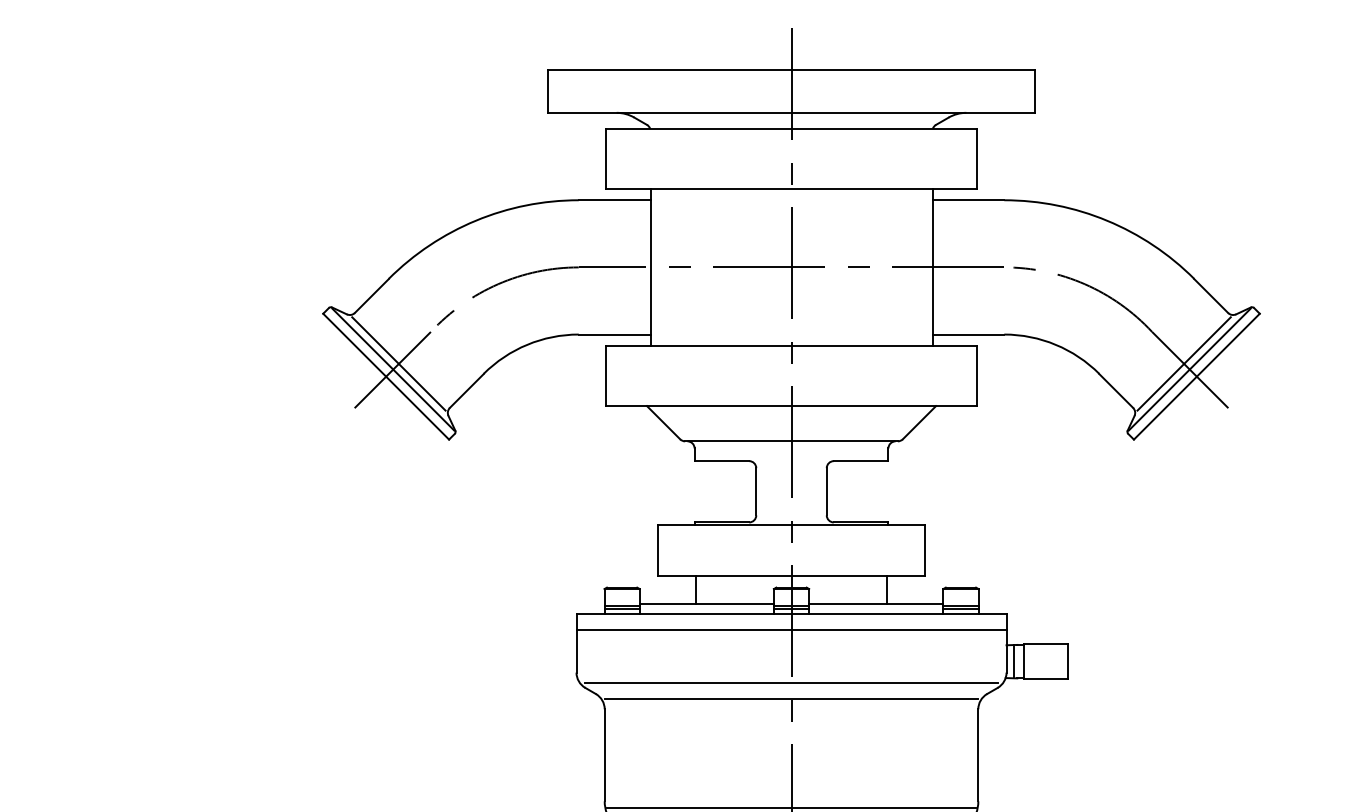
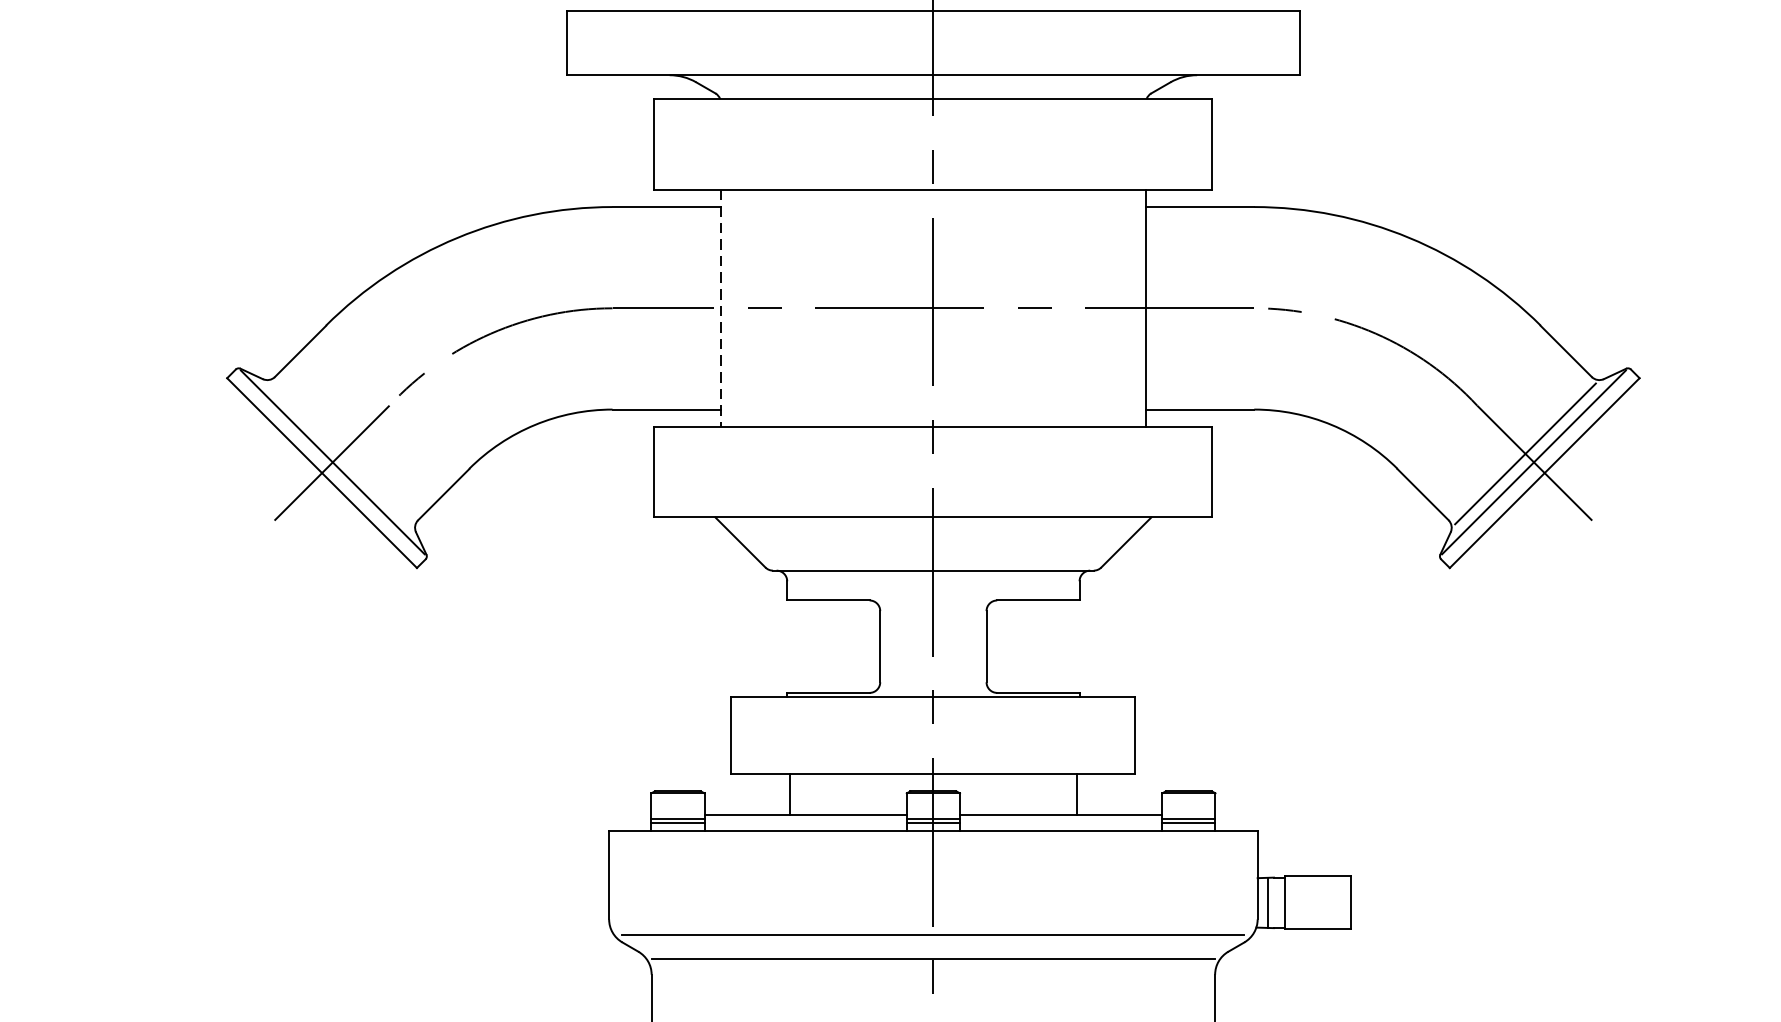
line: (650, 267) -> (720, 308), solid -> dashed
line: (398, 363) -> (340, 453), removed
line: (791, 629) -> (933, 854), removed

